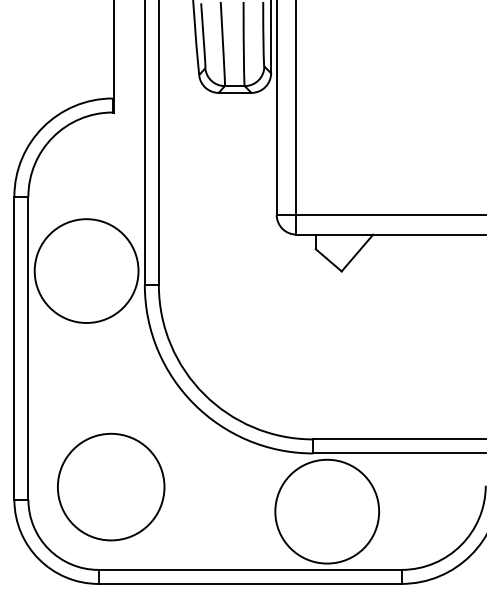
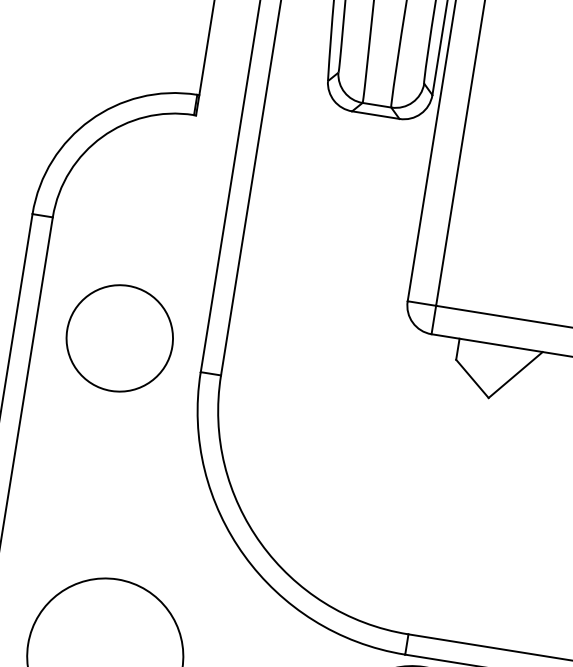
circle: (86, 270) -> (119, 337), size x0.7

